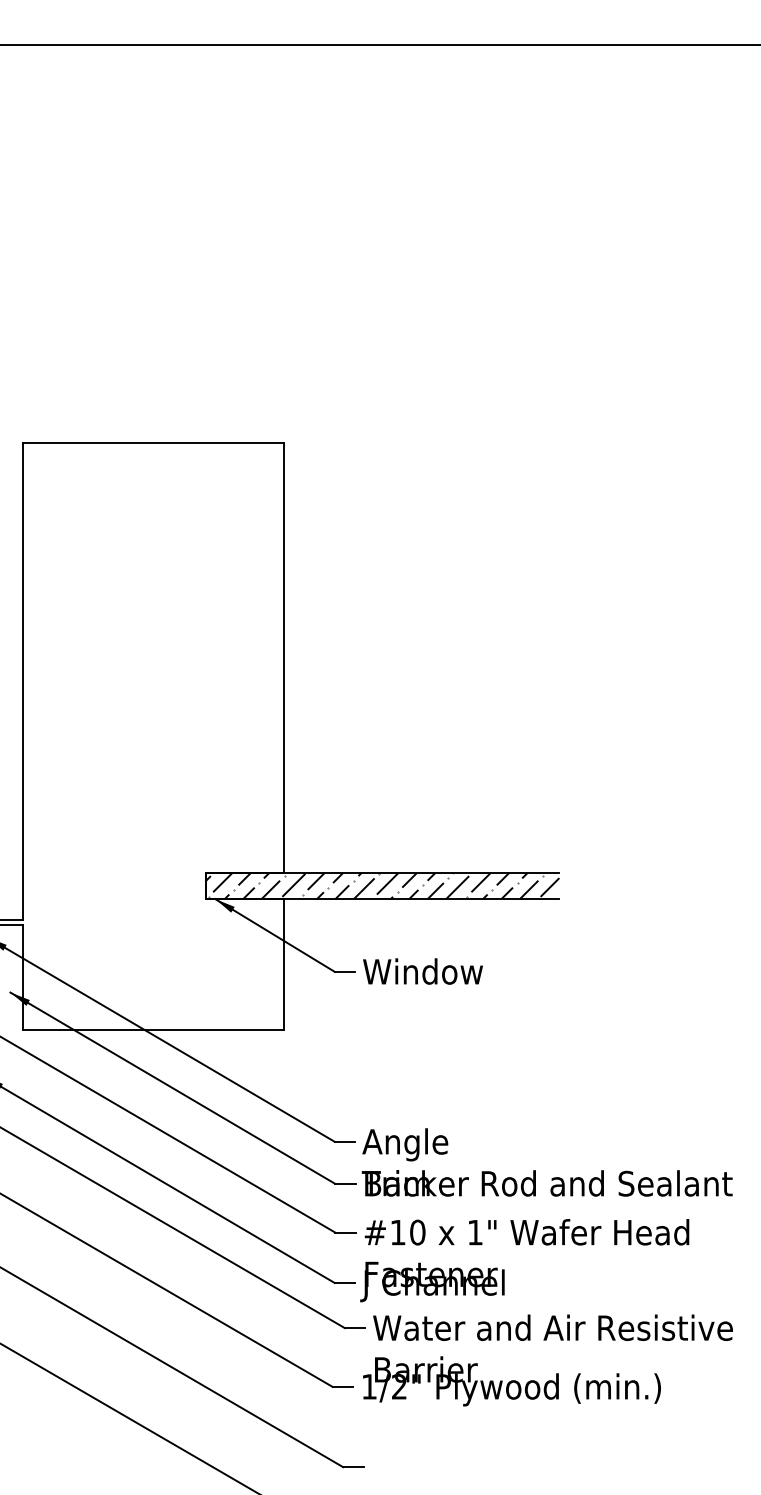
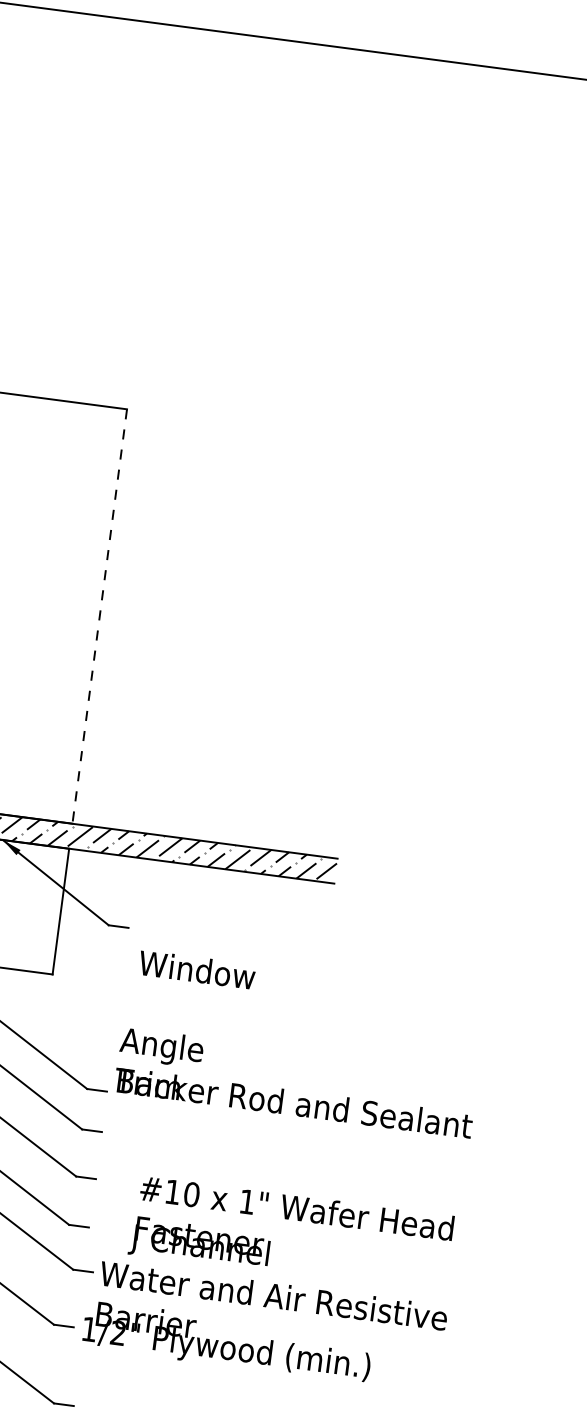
line: (284, 658) -> (100, 617), solid -> dashed
text: (422, 971) -> (196, 969), moved
text: (546, 1162) -> (295, 1082), moved
text: (524, 1260) -> (291, 1235), moved

